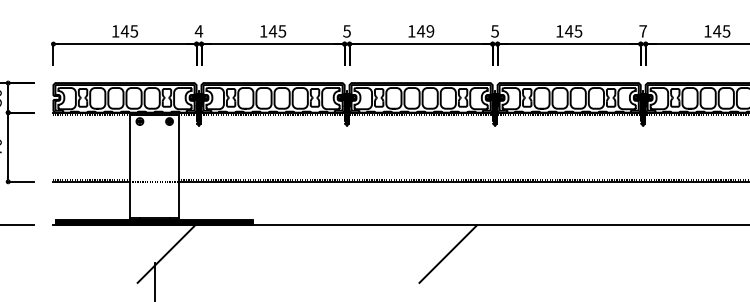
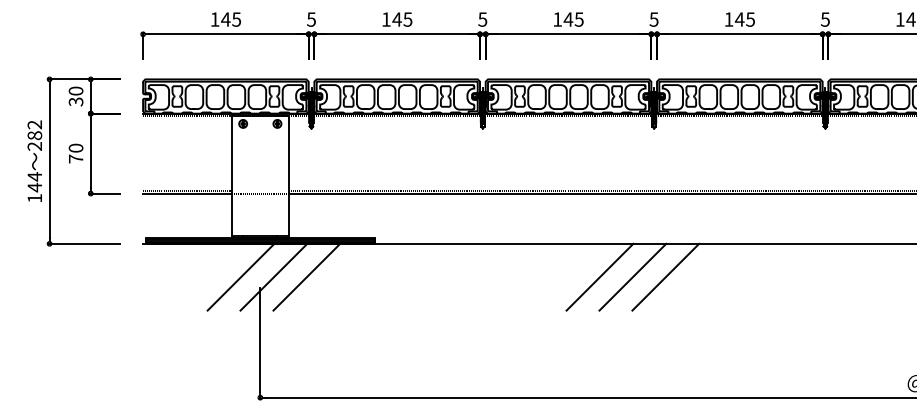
text: (198, 31) -> (311, 19), 4 -> 5
text: (429, 31) -> (578, 19), 149 -> 145
text: (643, 31) -> (825, 19), 7 -> 5
line: (137, 253) -> (240, 276), added
line: (194, 253) -> (306, 276), added
line: (476, 253) -> (632, 276), added
line: (504, 253) -> (665, 276), added

